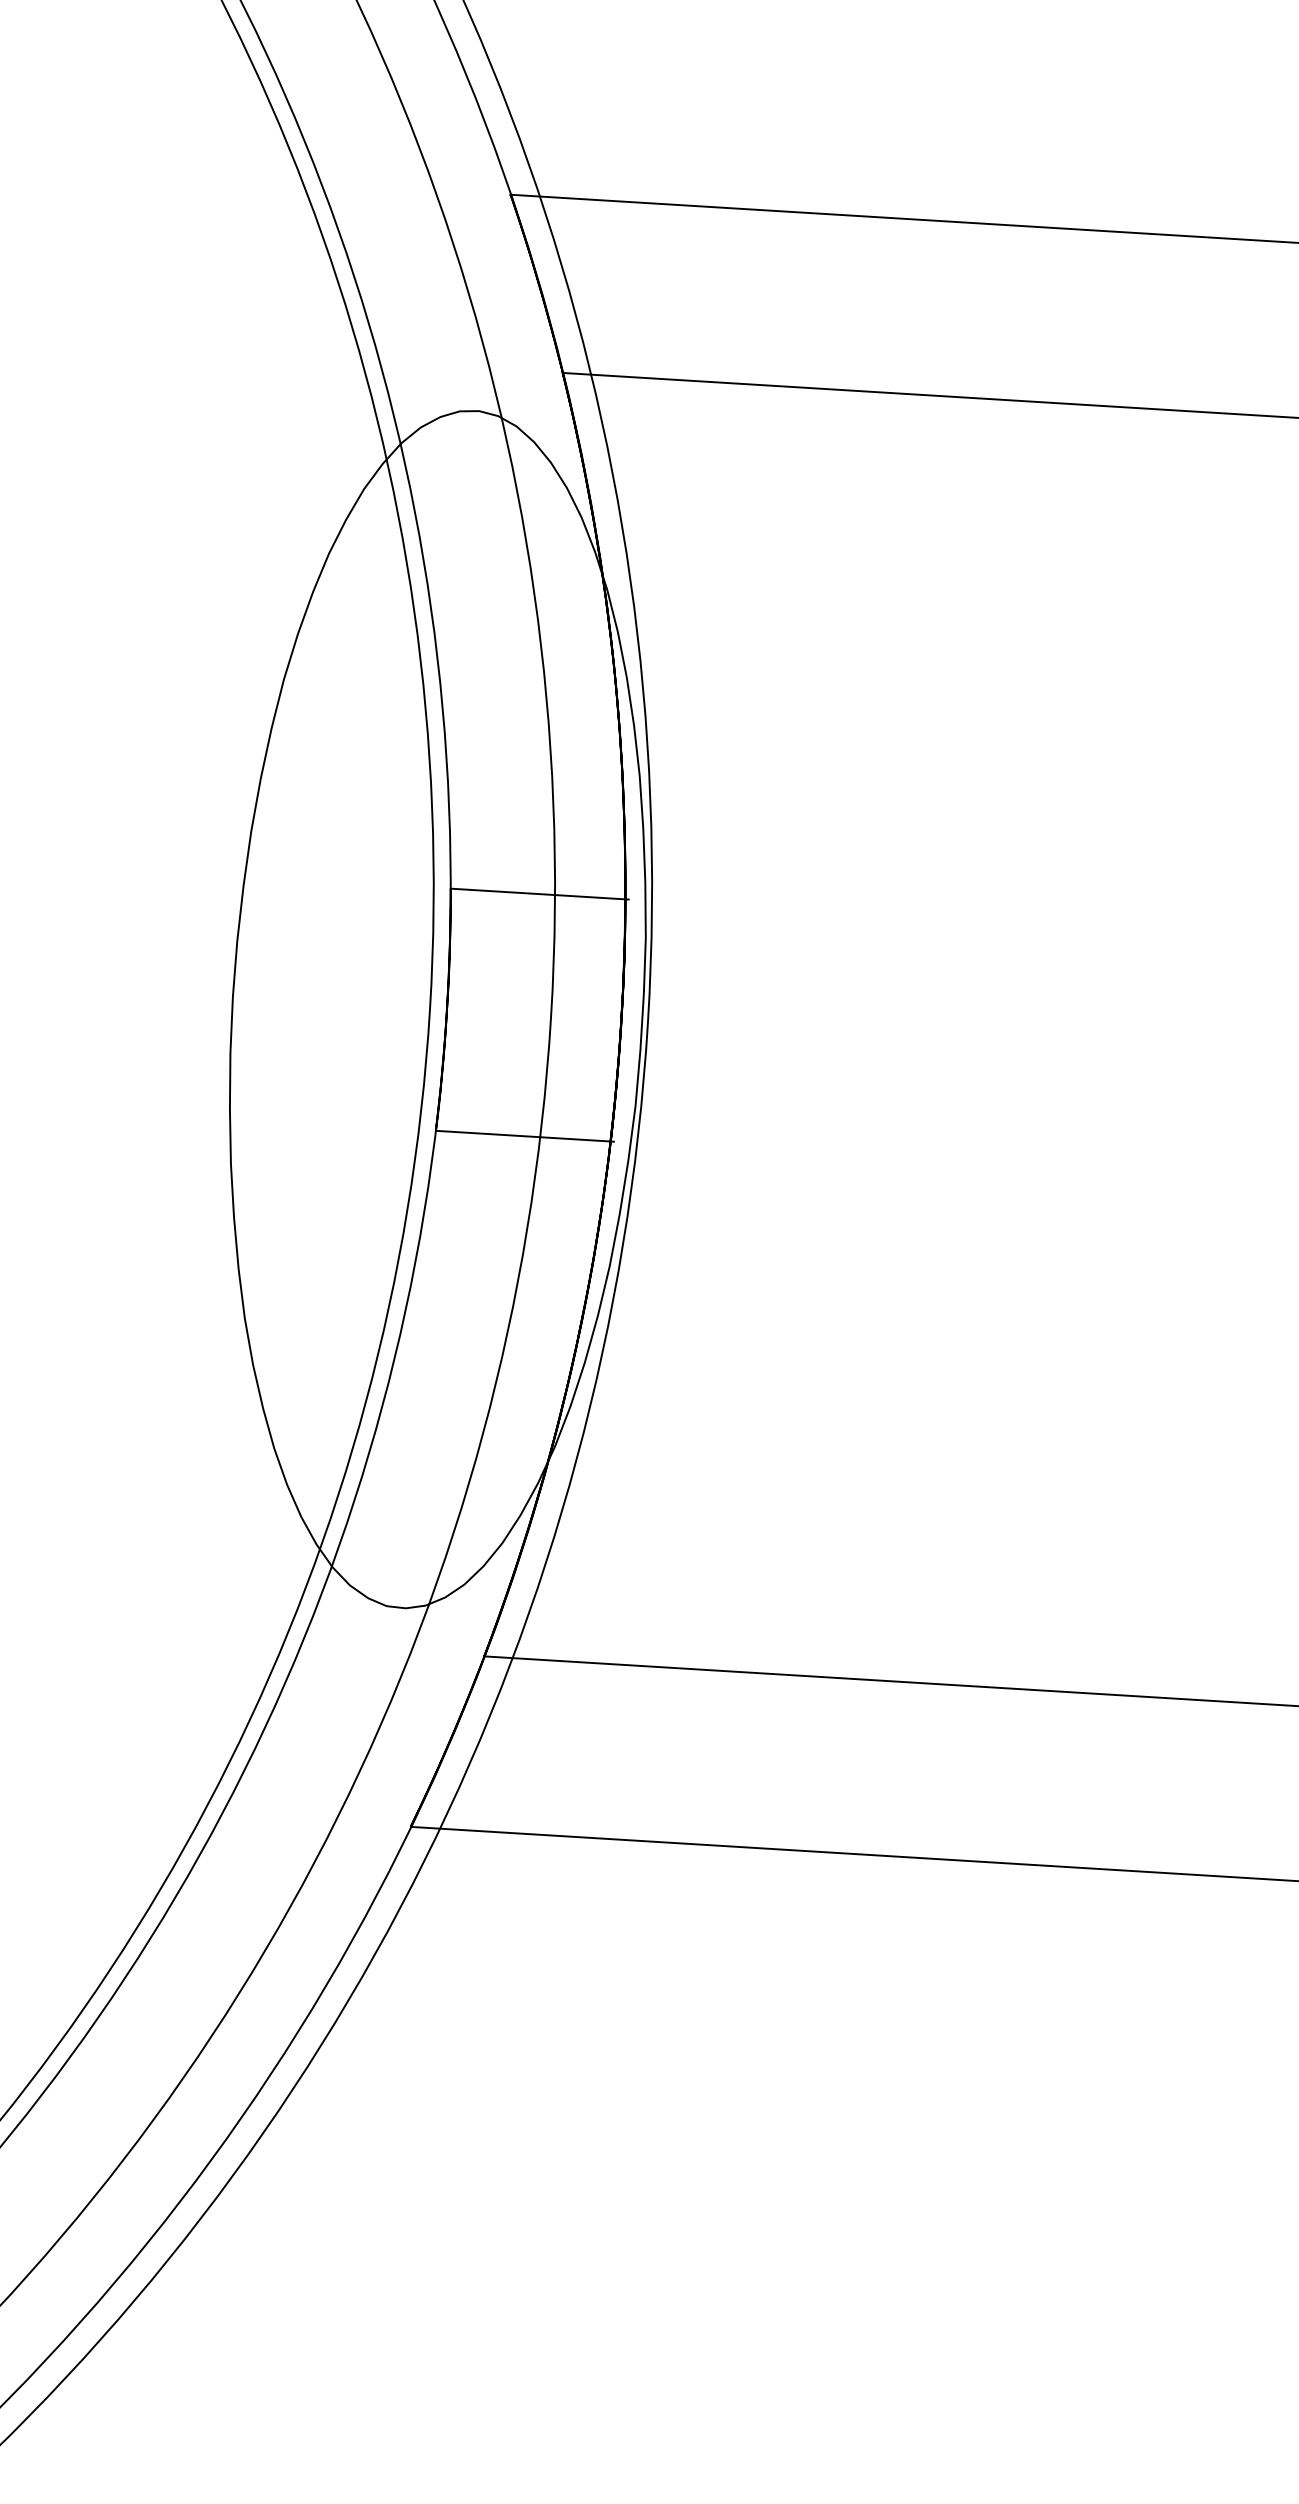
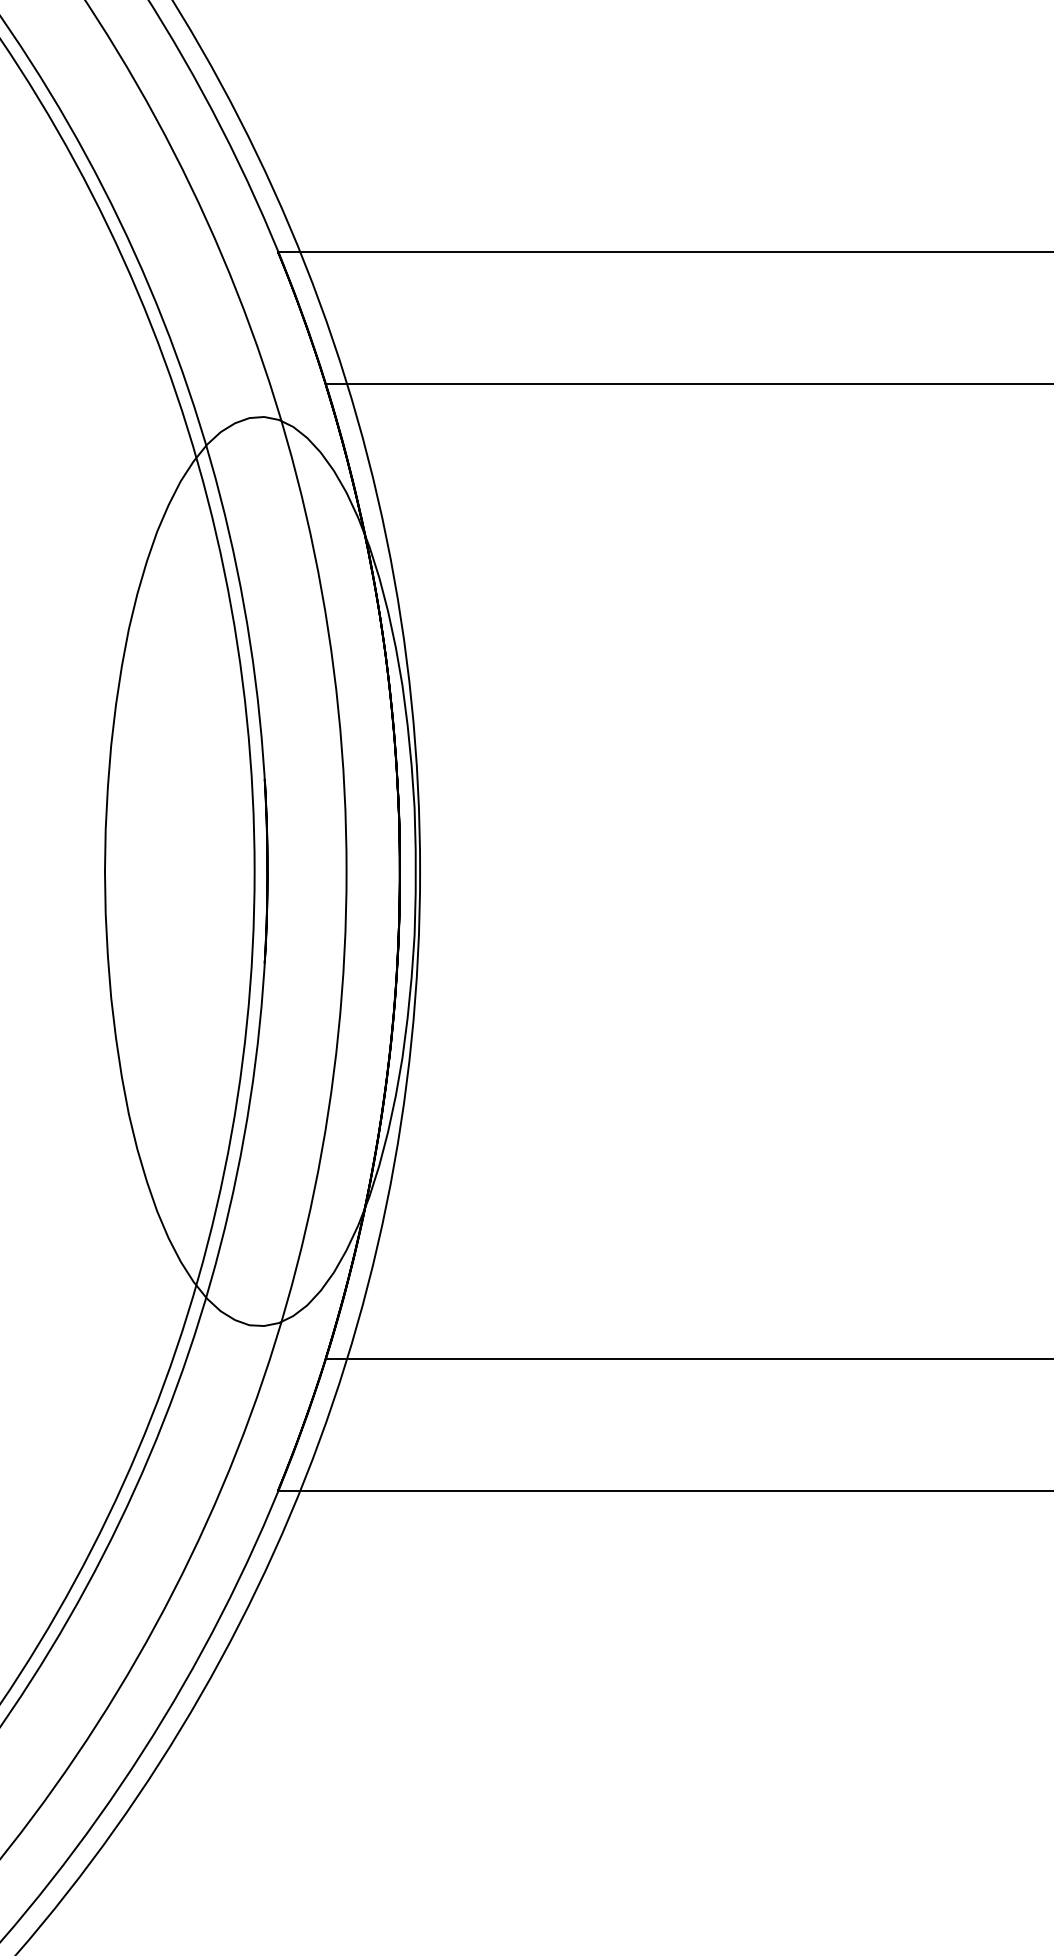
line: (538, 893) -> (331, 779), removed
line: (523, 1136) -> (331, 963), removed

